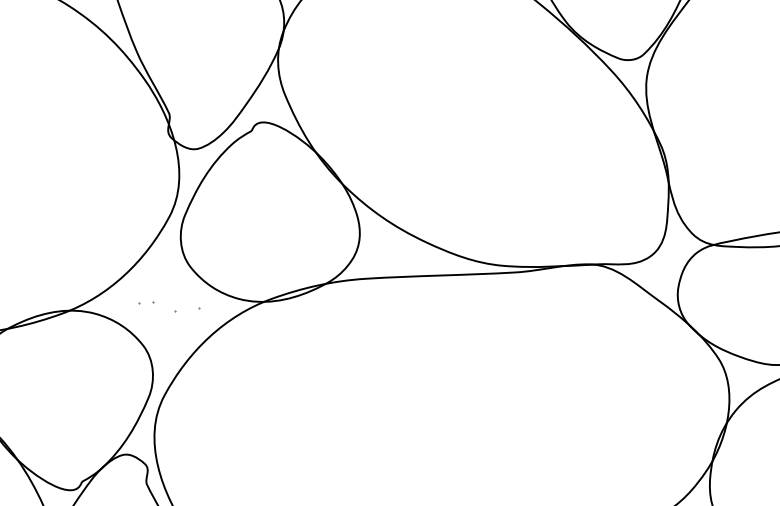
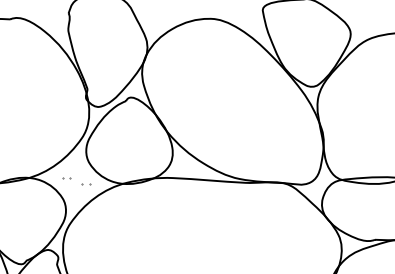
part: (188, 311) -> (86, 184), size x0.62

